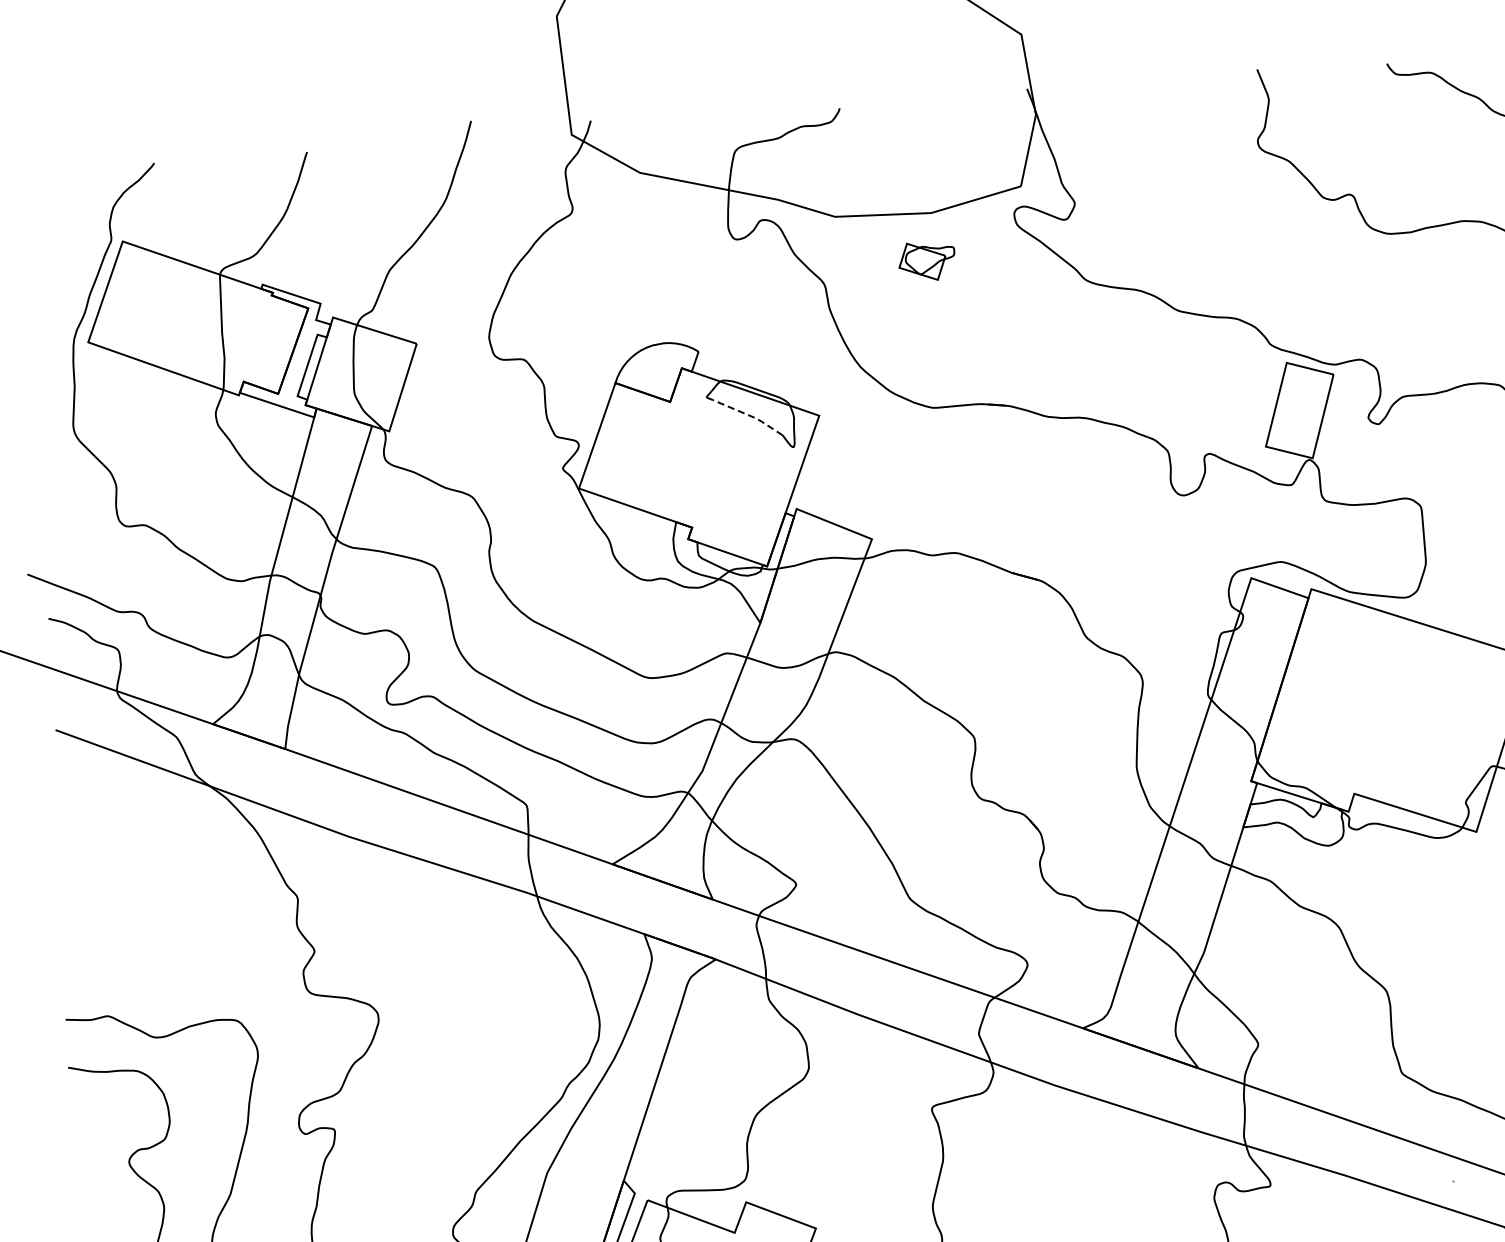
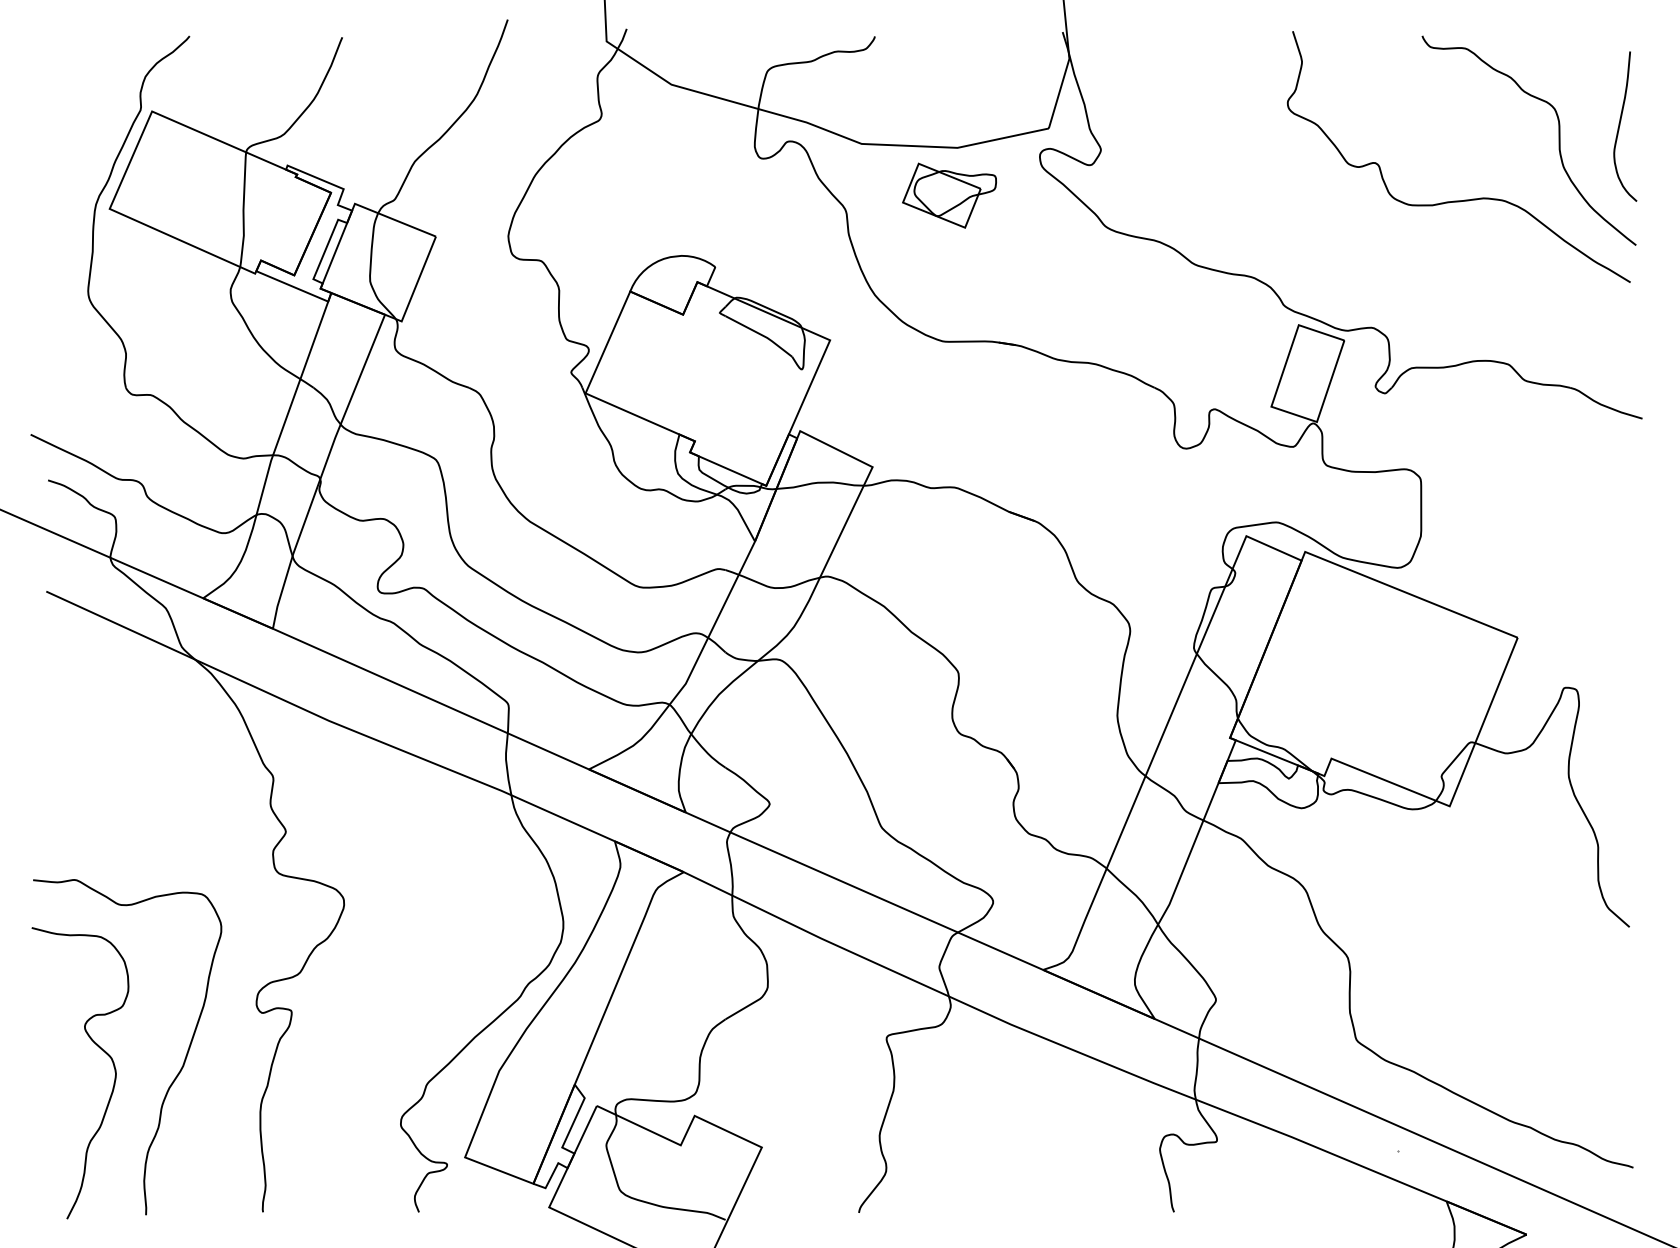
part: (927, 261) -> (949, 195), size x1.67
line: (750, 415) -> (761, 334), dashed -> solid

